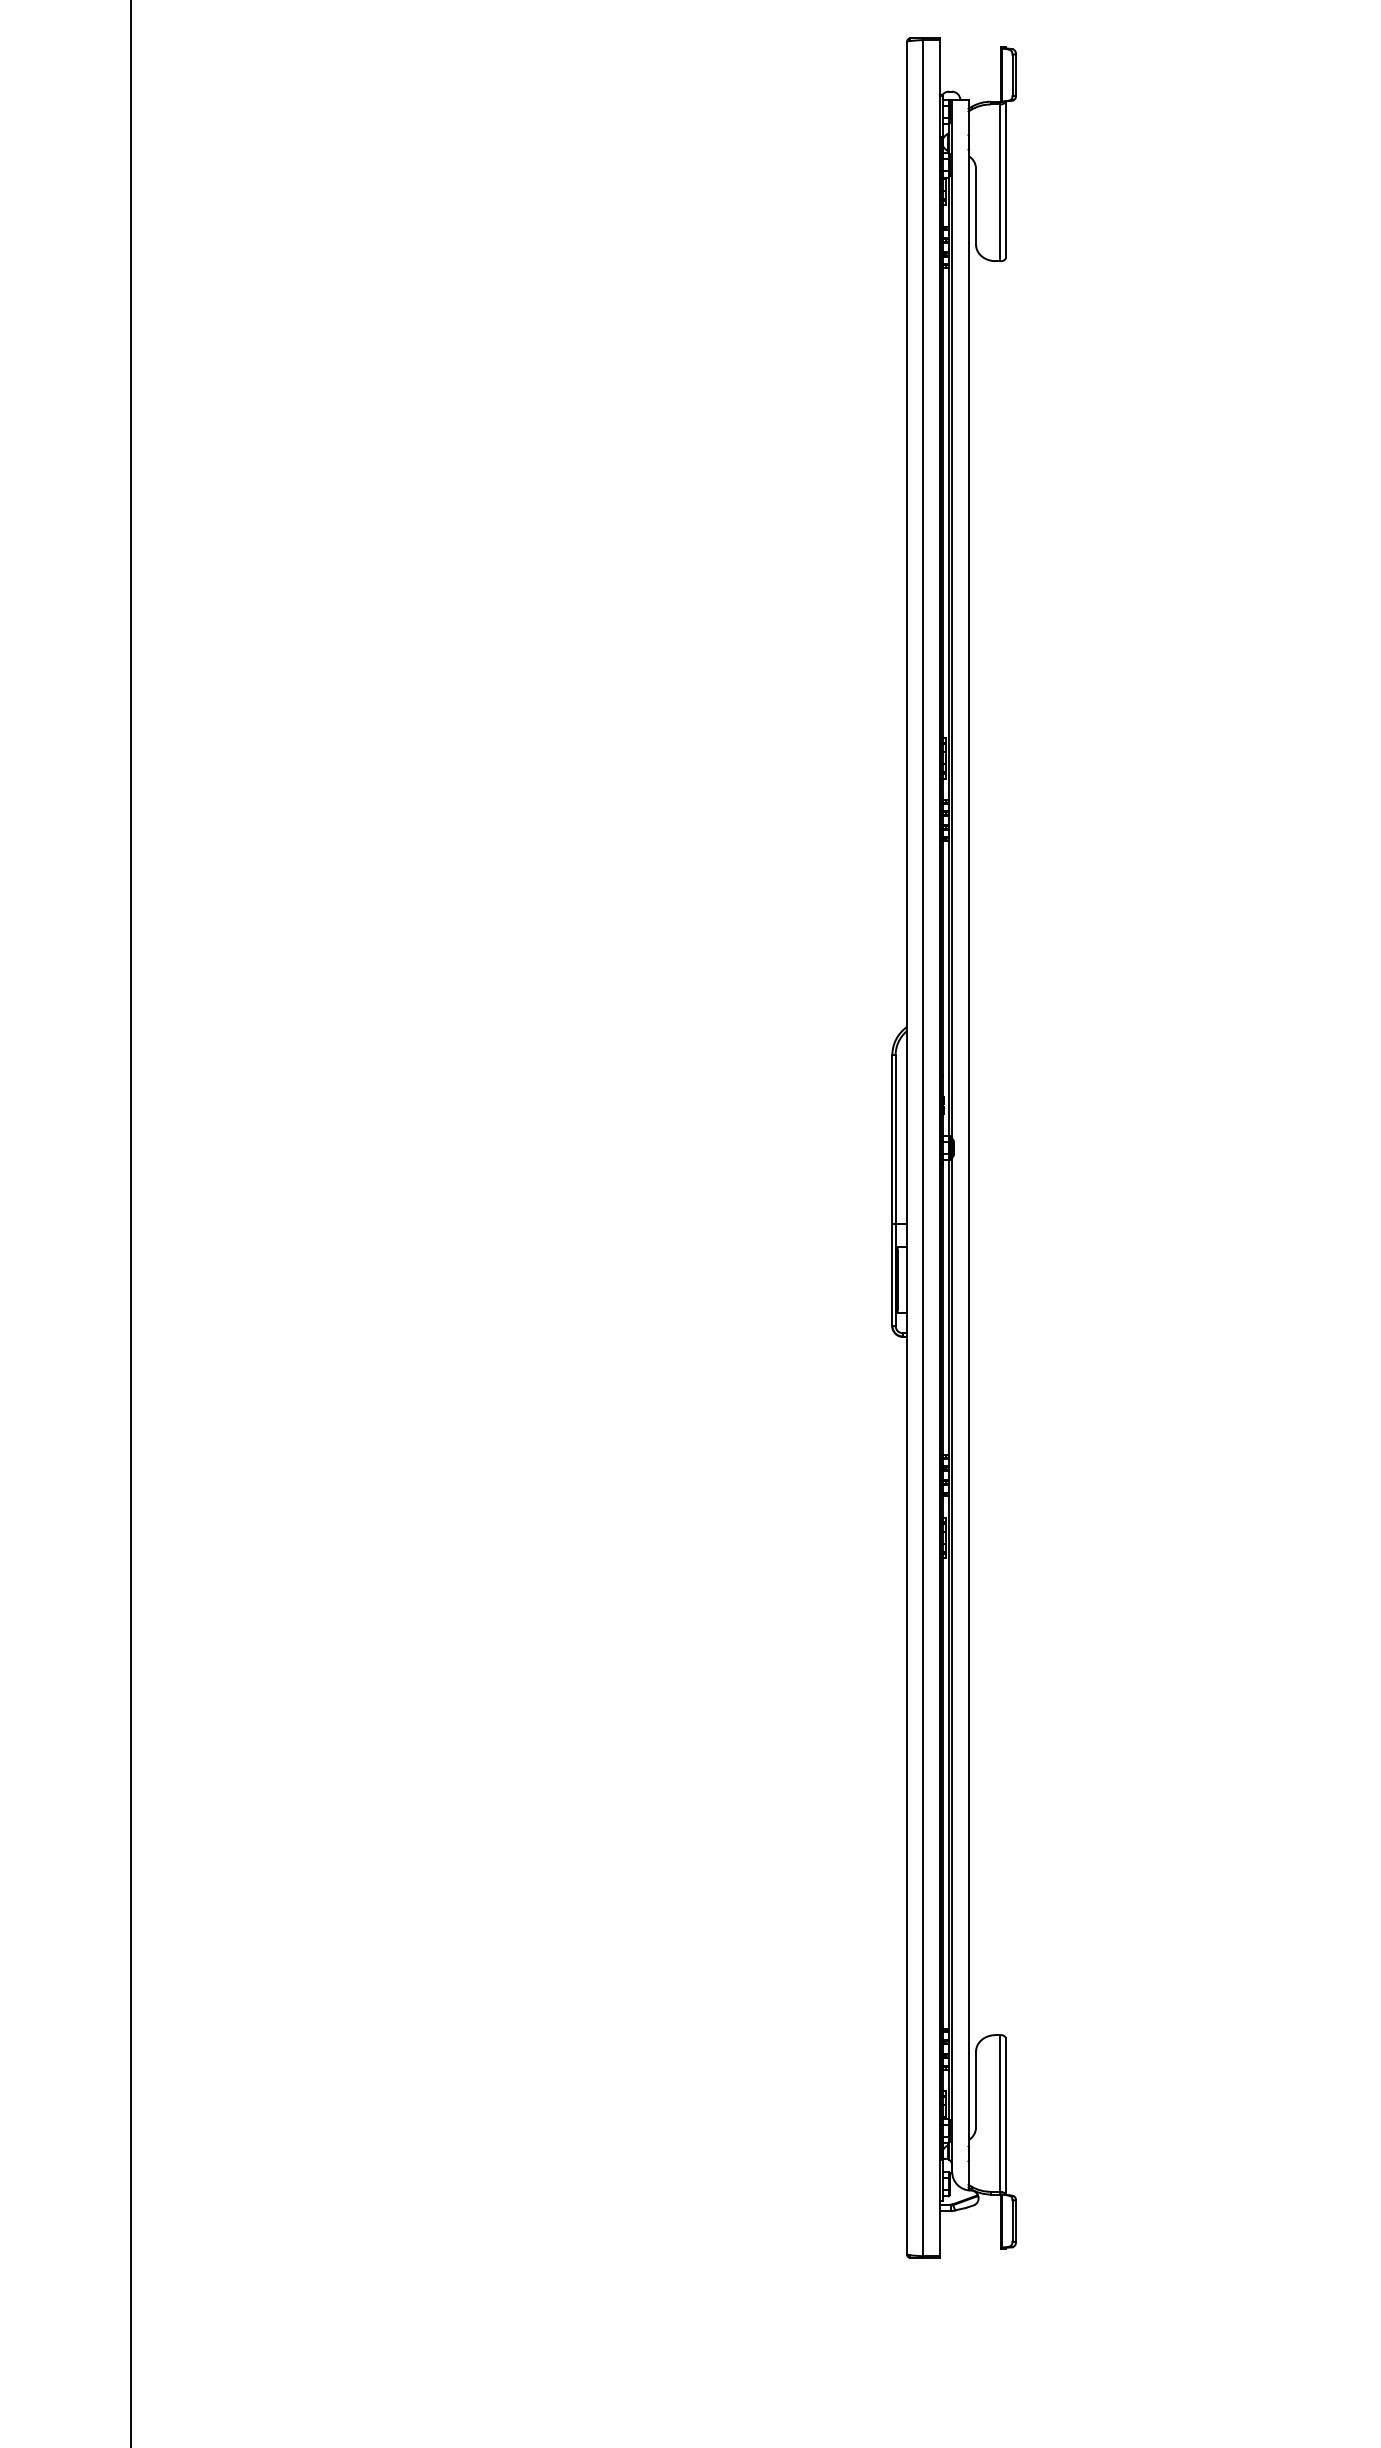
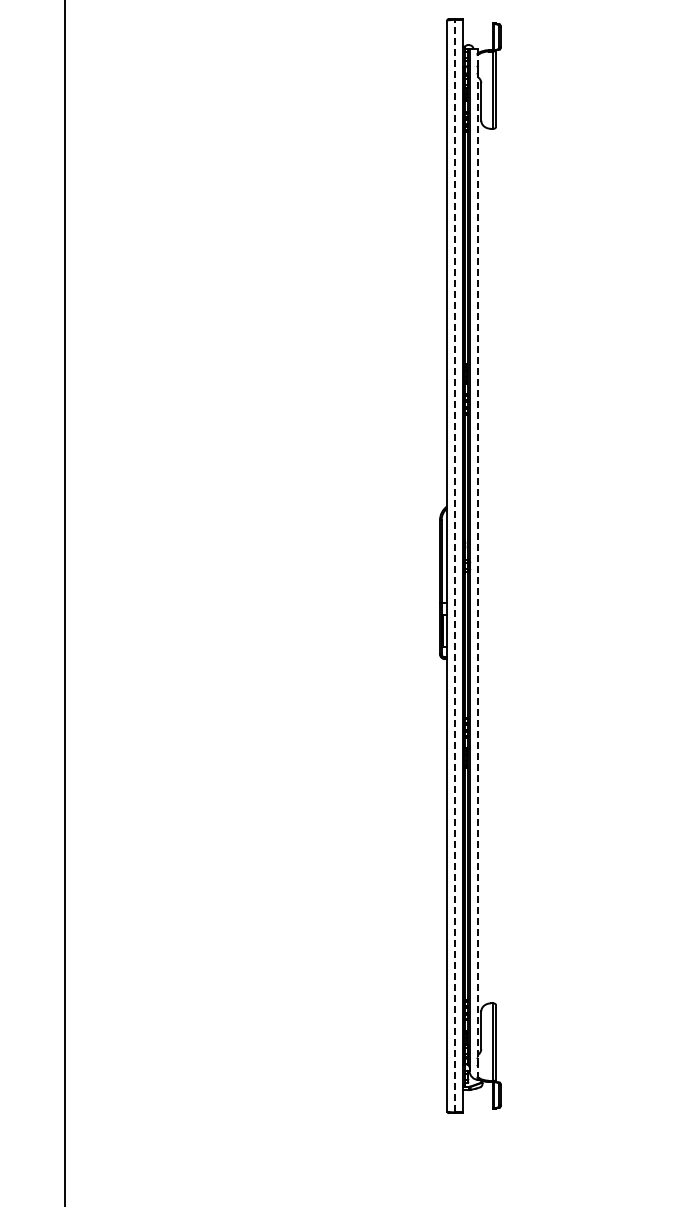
line: (921, 1146) -> (454, 565), solid -> dashed
line: (968, 1146) -> (477, 565), solid -> dashed

